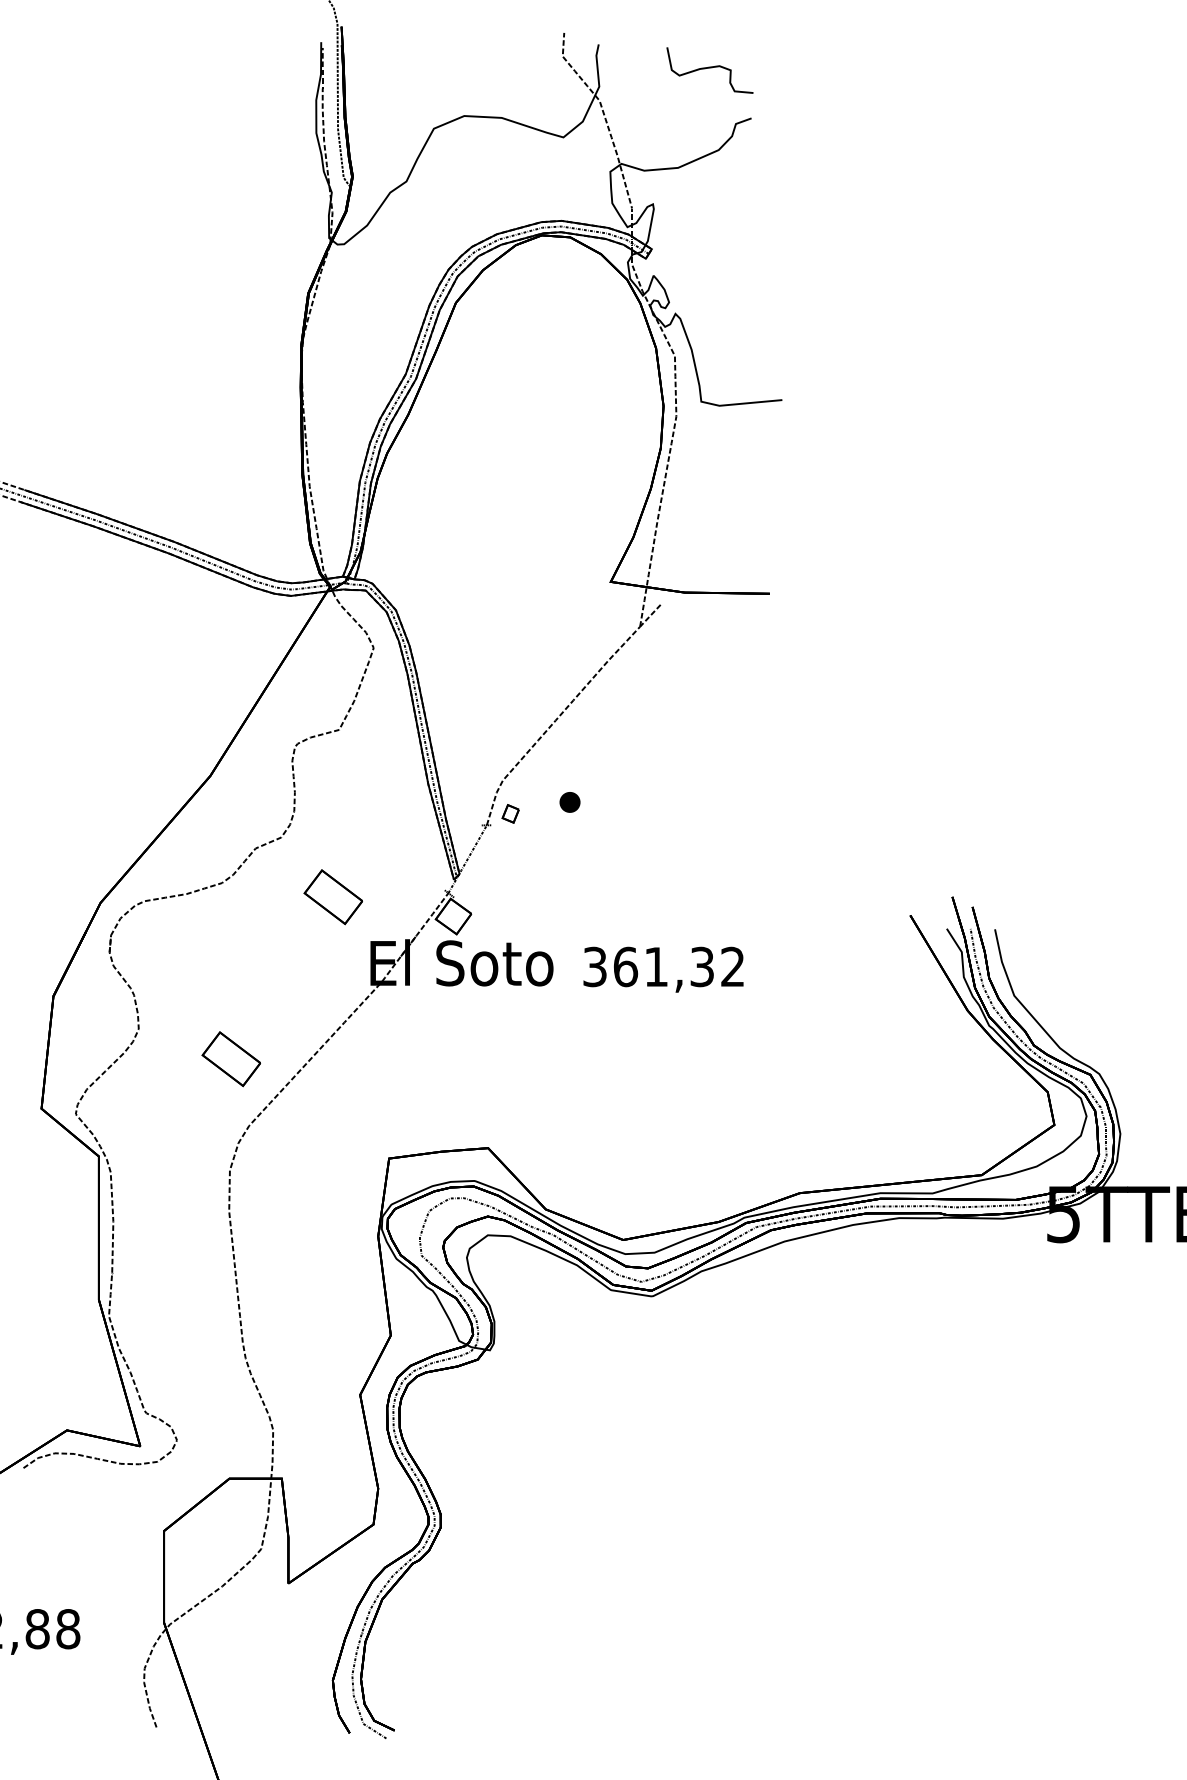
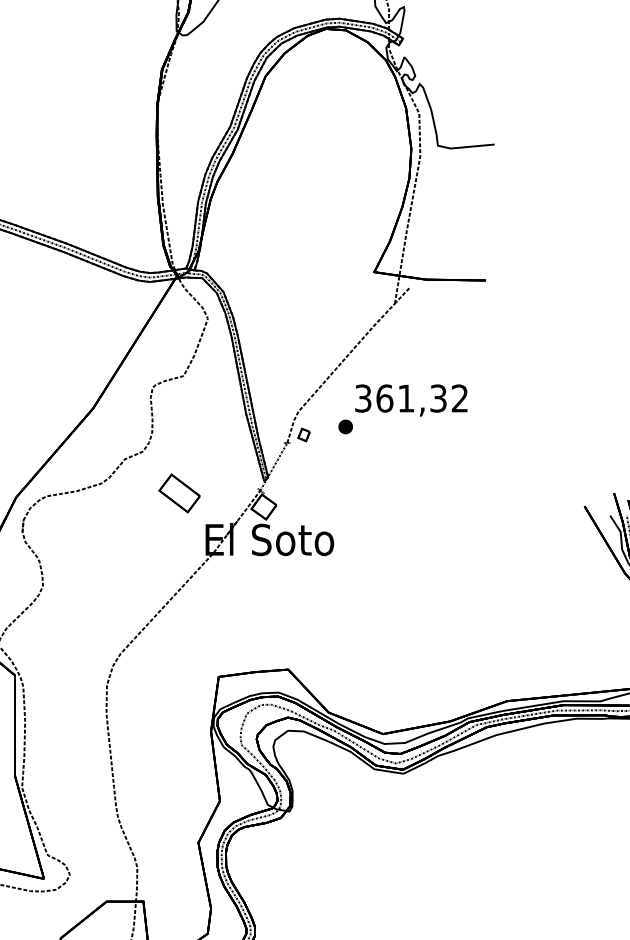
text: (663, 969) -> (411, 400), moved
part: (230, 1059) -> (107, 607), removed

